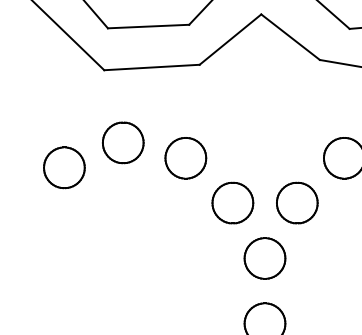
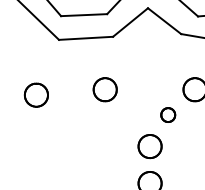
part: (122, 141) -> (69, 80), removed
part: (232, 201) -> (131, 114), removed
part: (295, 201) -> (167, 114), size x0.6

